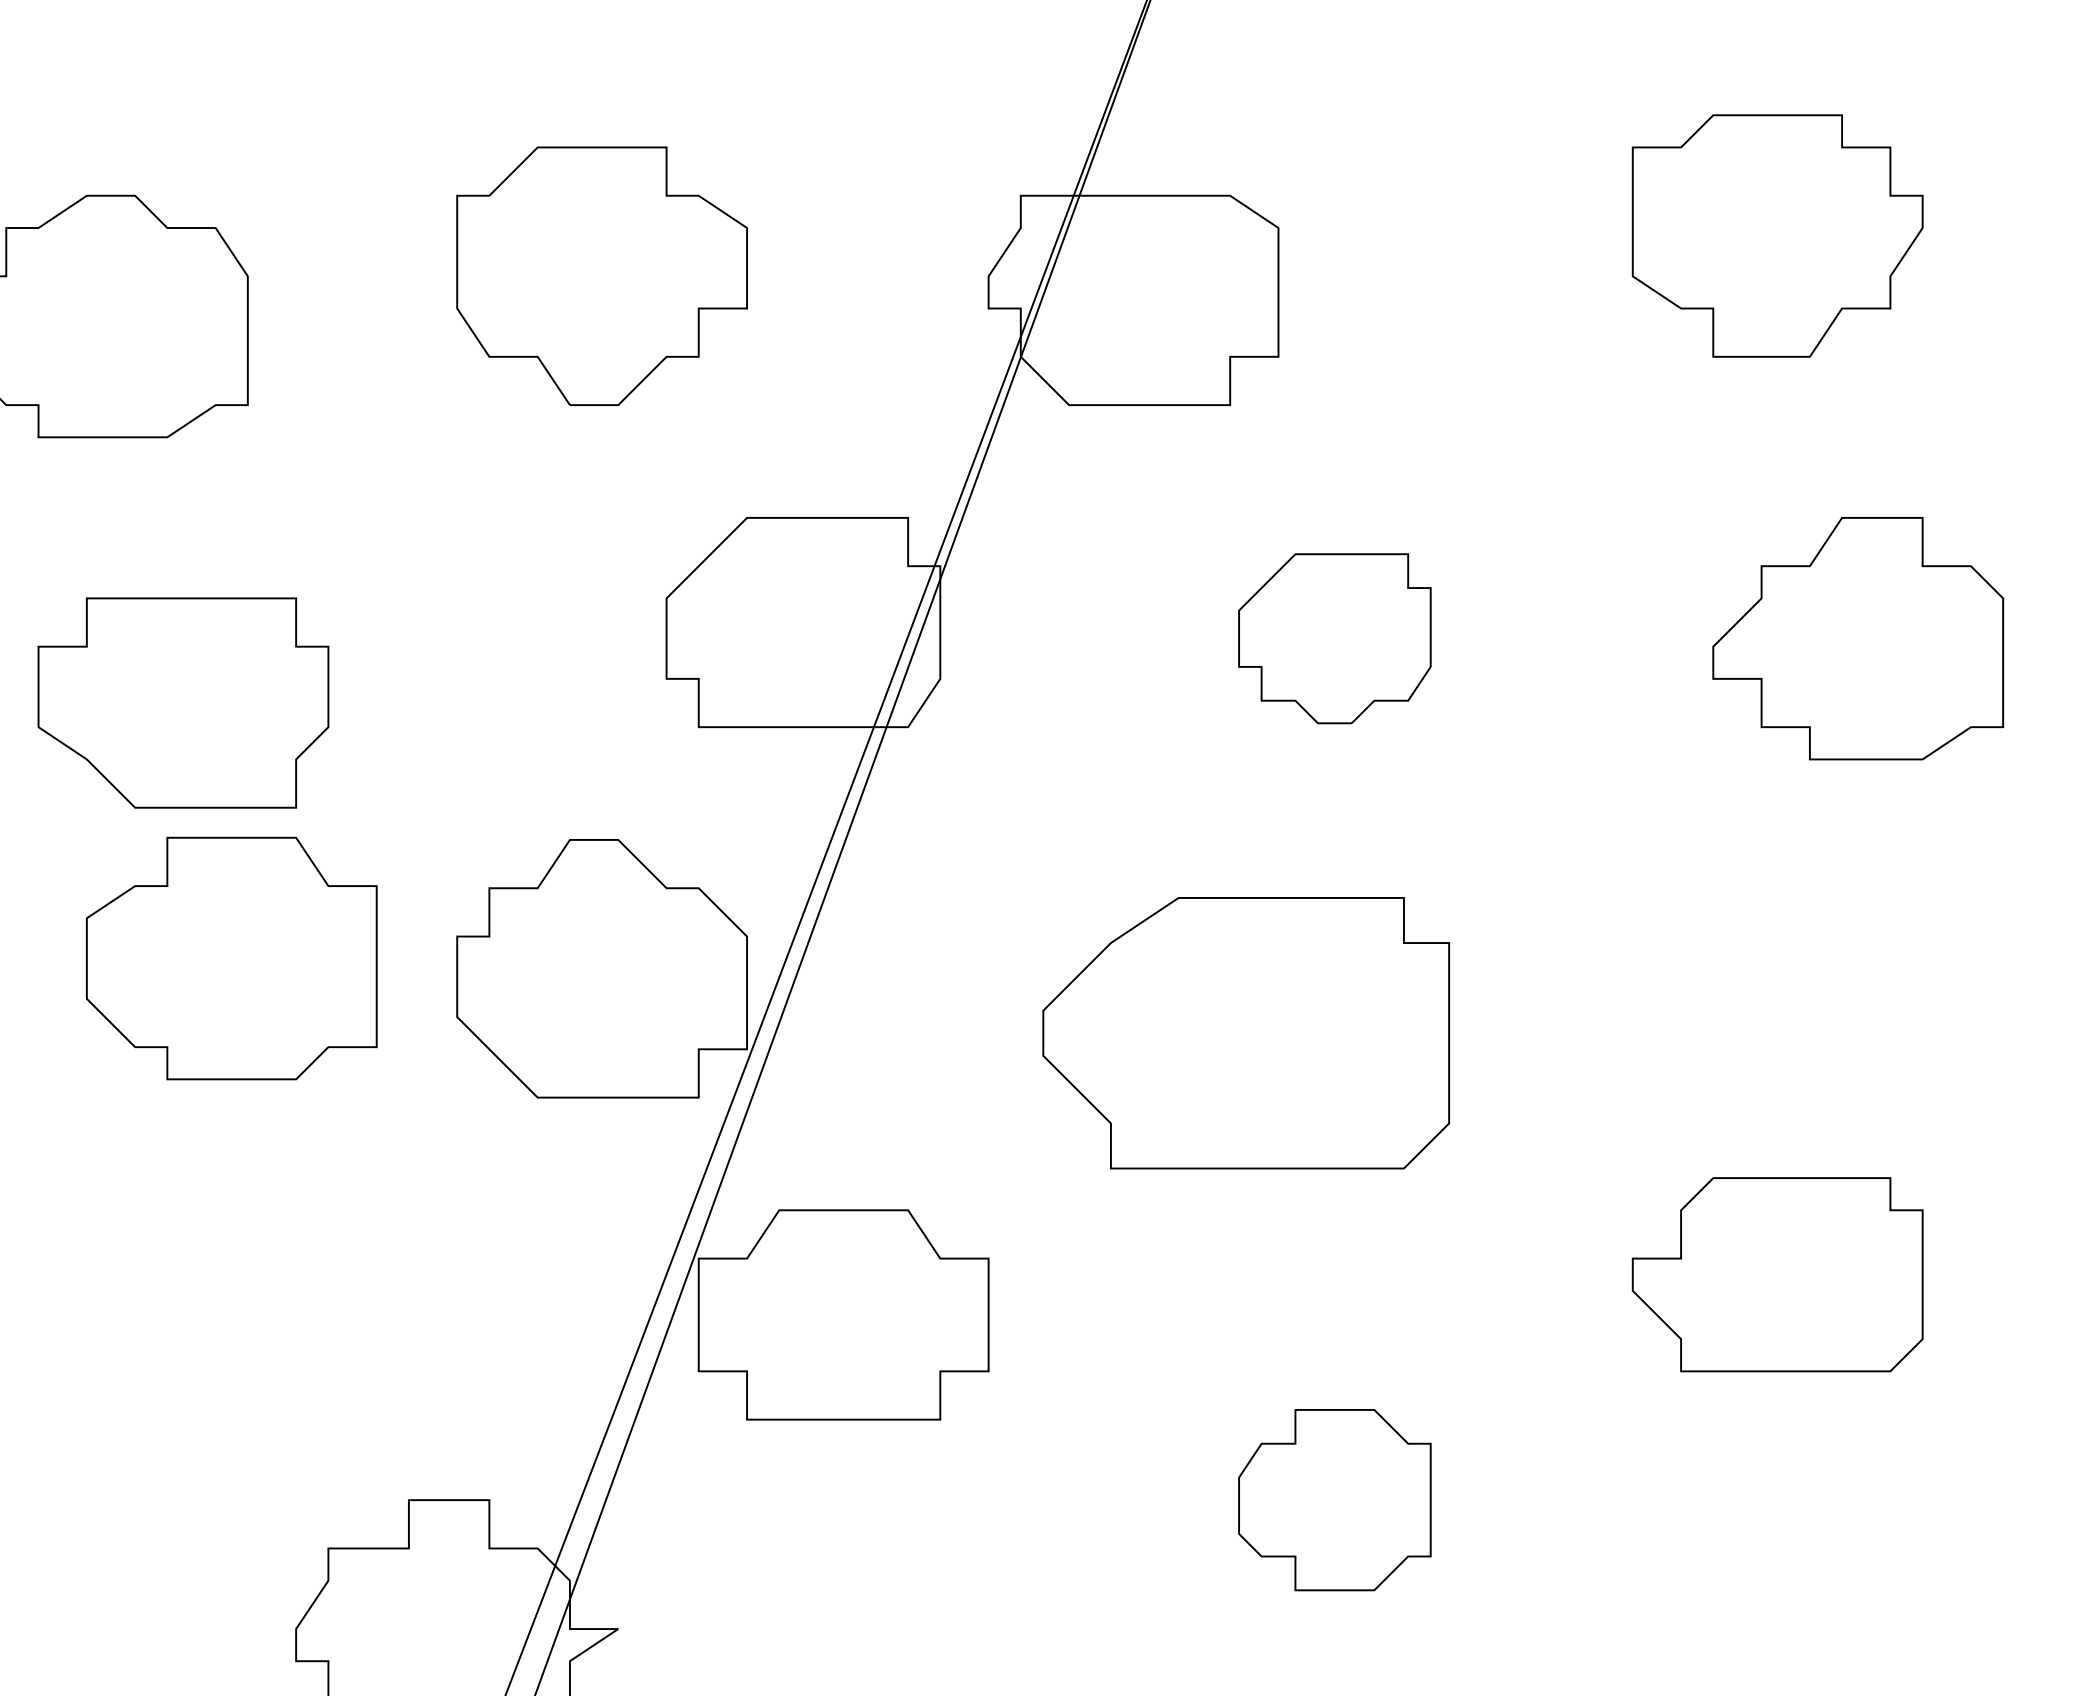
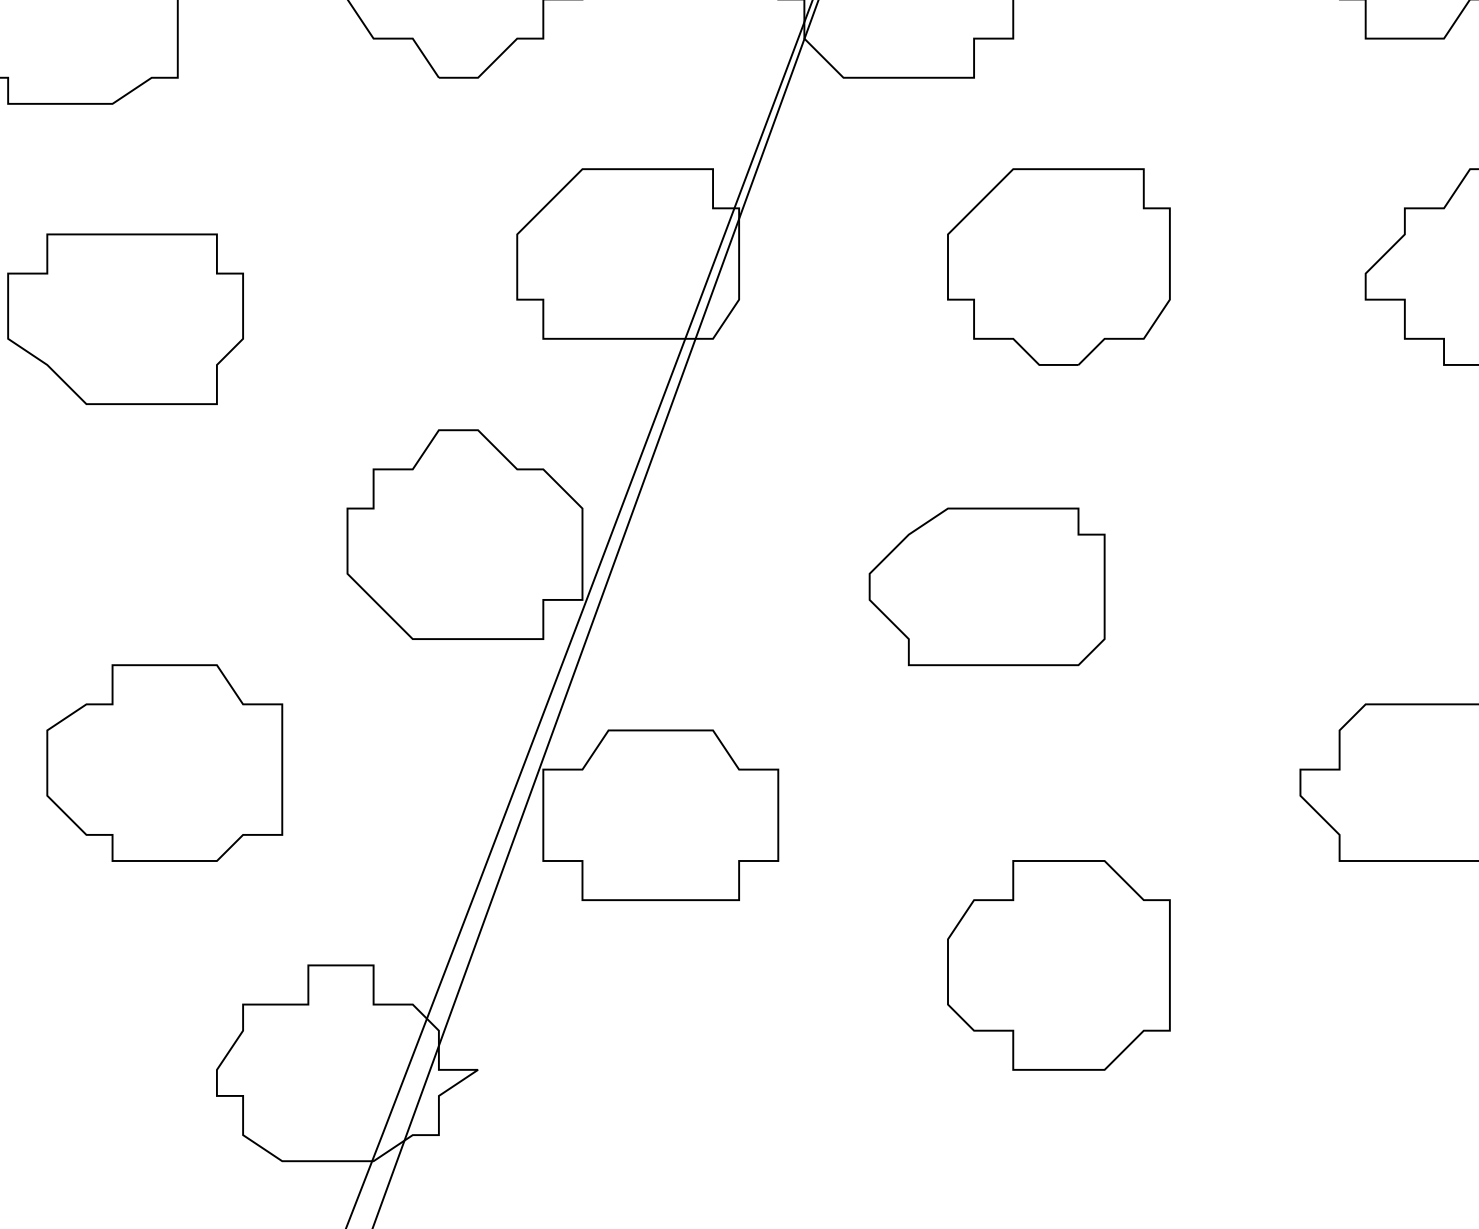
part: (1334, 638) -> (1058, 266), size x1.43
part: (231, 958) -> (164, 763), moved
part: (1246, 1032) -> (987, 586), size x0.71
part: (1334, 1499) -> (1058, 964), size x1.43

